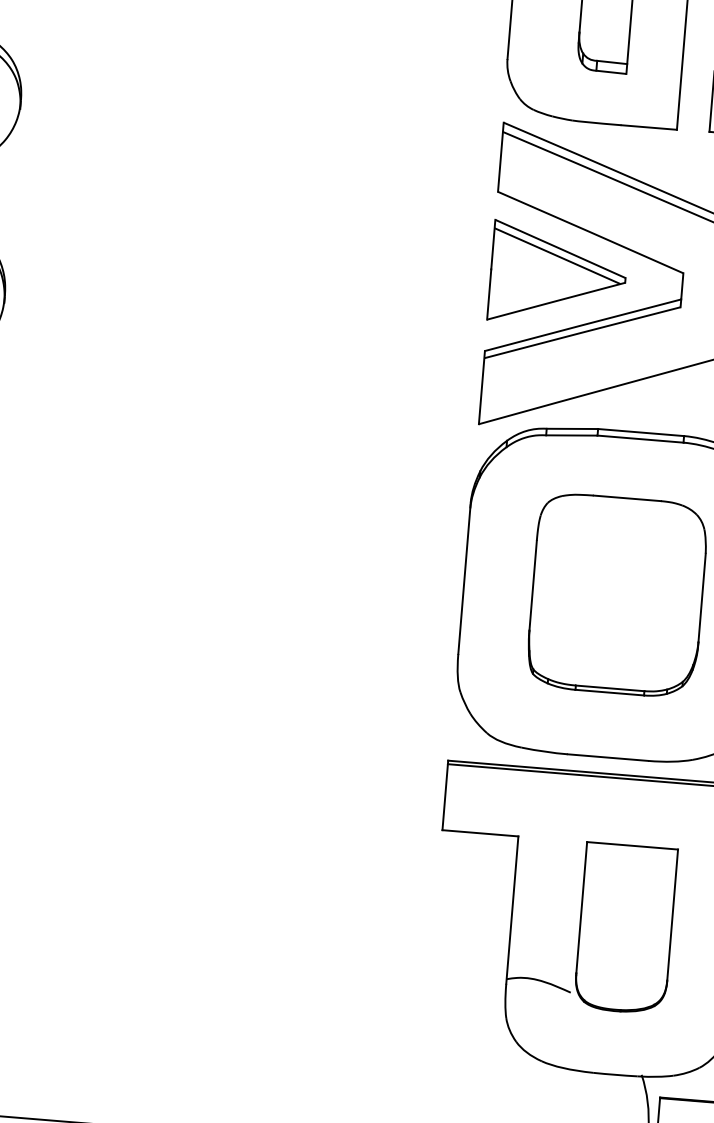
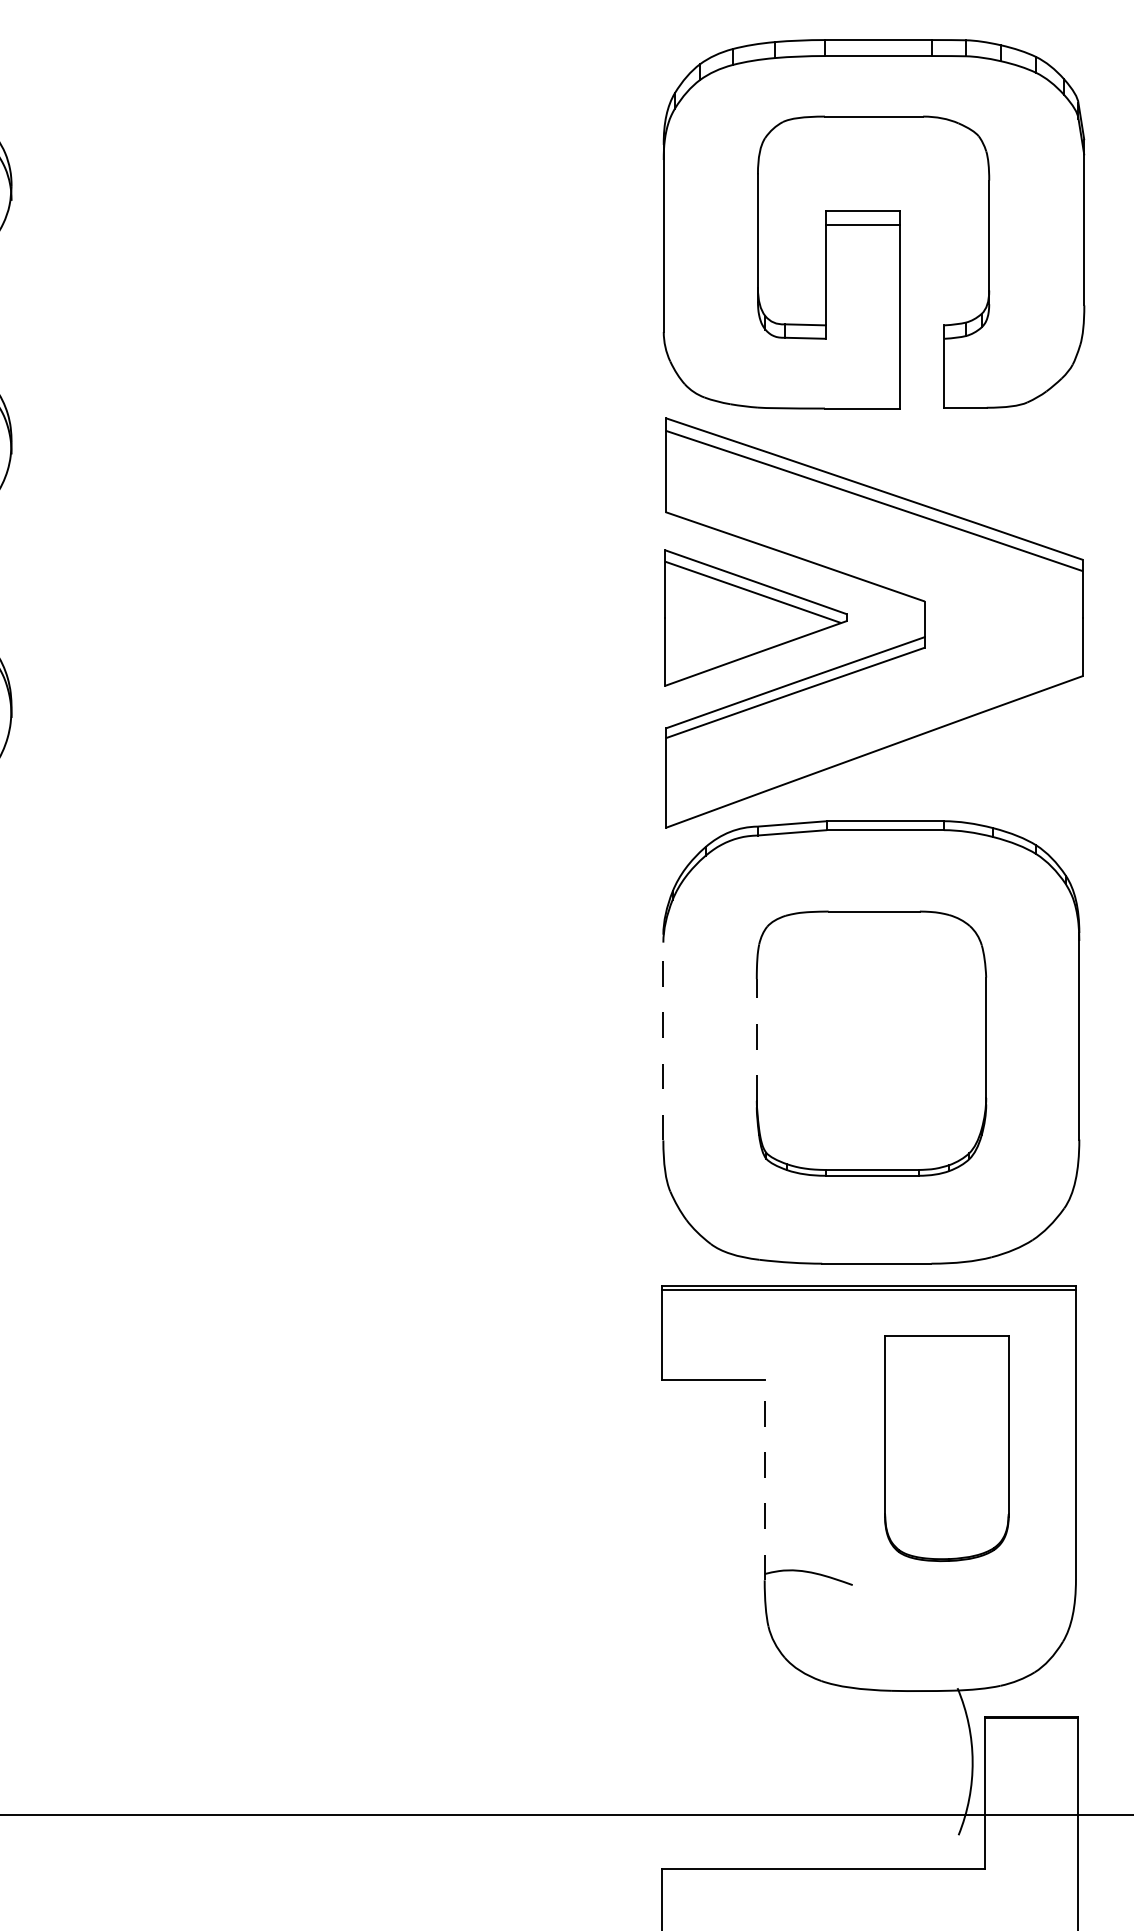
line: (464, 578) -> (663, 1037), solid -> dashed
line: (532, 585) -> (756, 1039), solid -> dashed
line: (512, 909) -> (764, 1479), solid -> dashed
part: (625, 928) -> (946, 1448), moved

